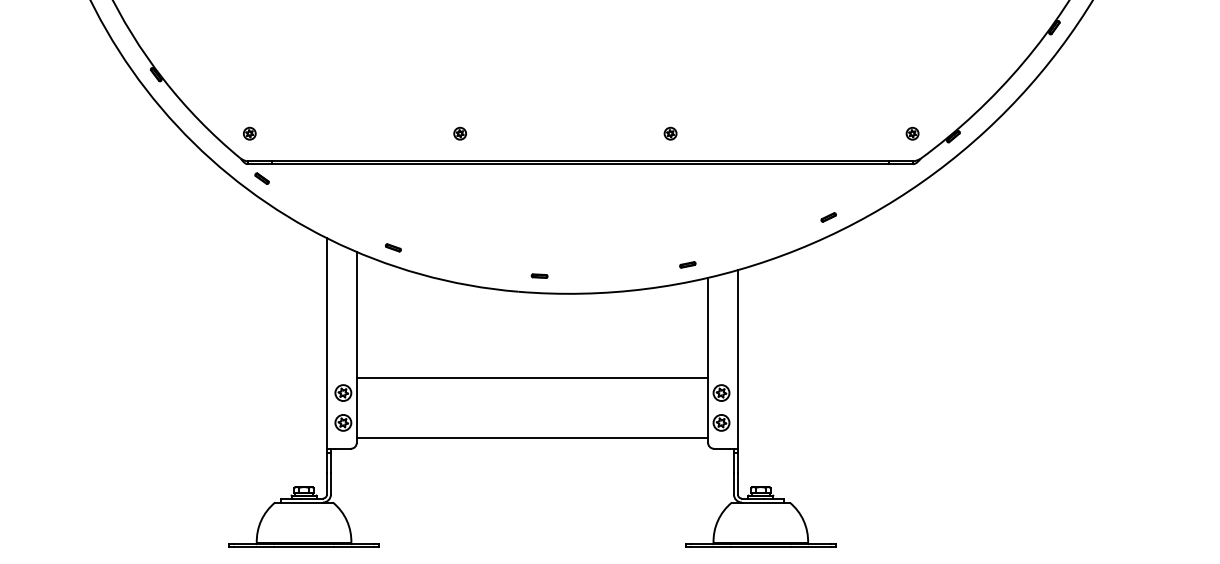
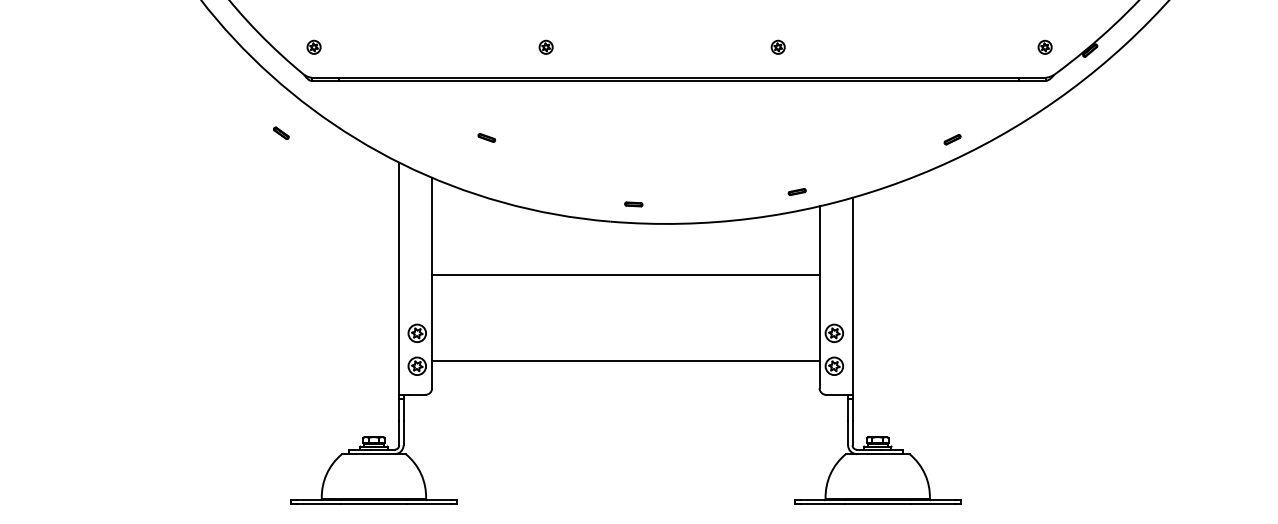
part: (261, 178) -> (280, 133), moved
part: (392, 247) -> (485, 137), moved
line: (532, 378) -> (625, 275), moved
line: (532, 437) -> (625, 360), moved

